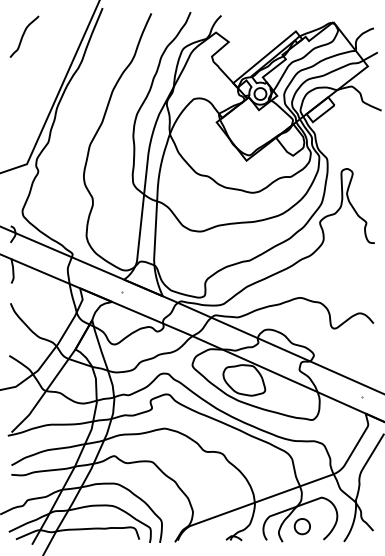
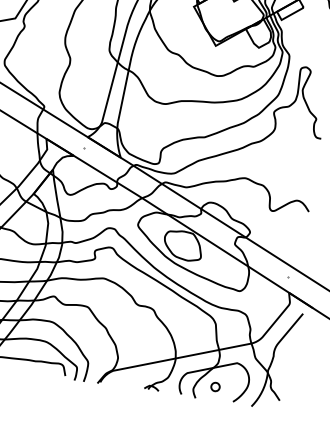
part: (301, 526) -> (214, 386), size x0.6

